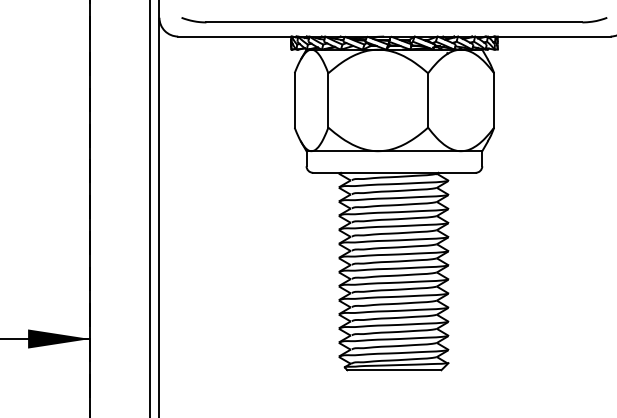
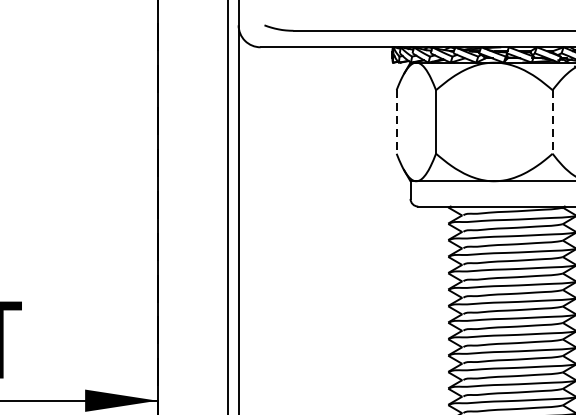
line: (294, 100) -> (396, 122), solid -> dashed
line: (428, 100) -> (553, 122), solid -> dashed

